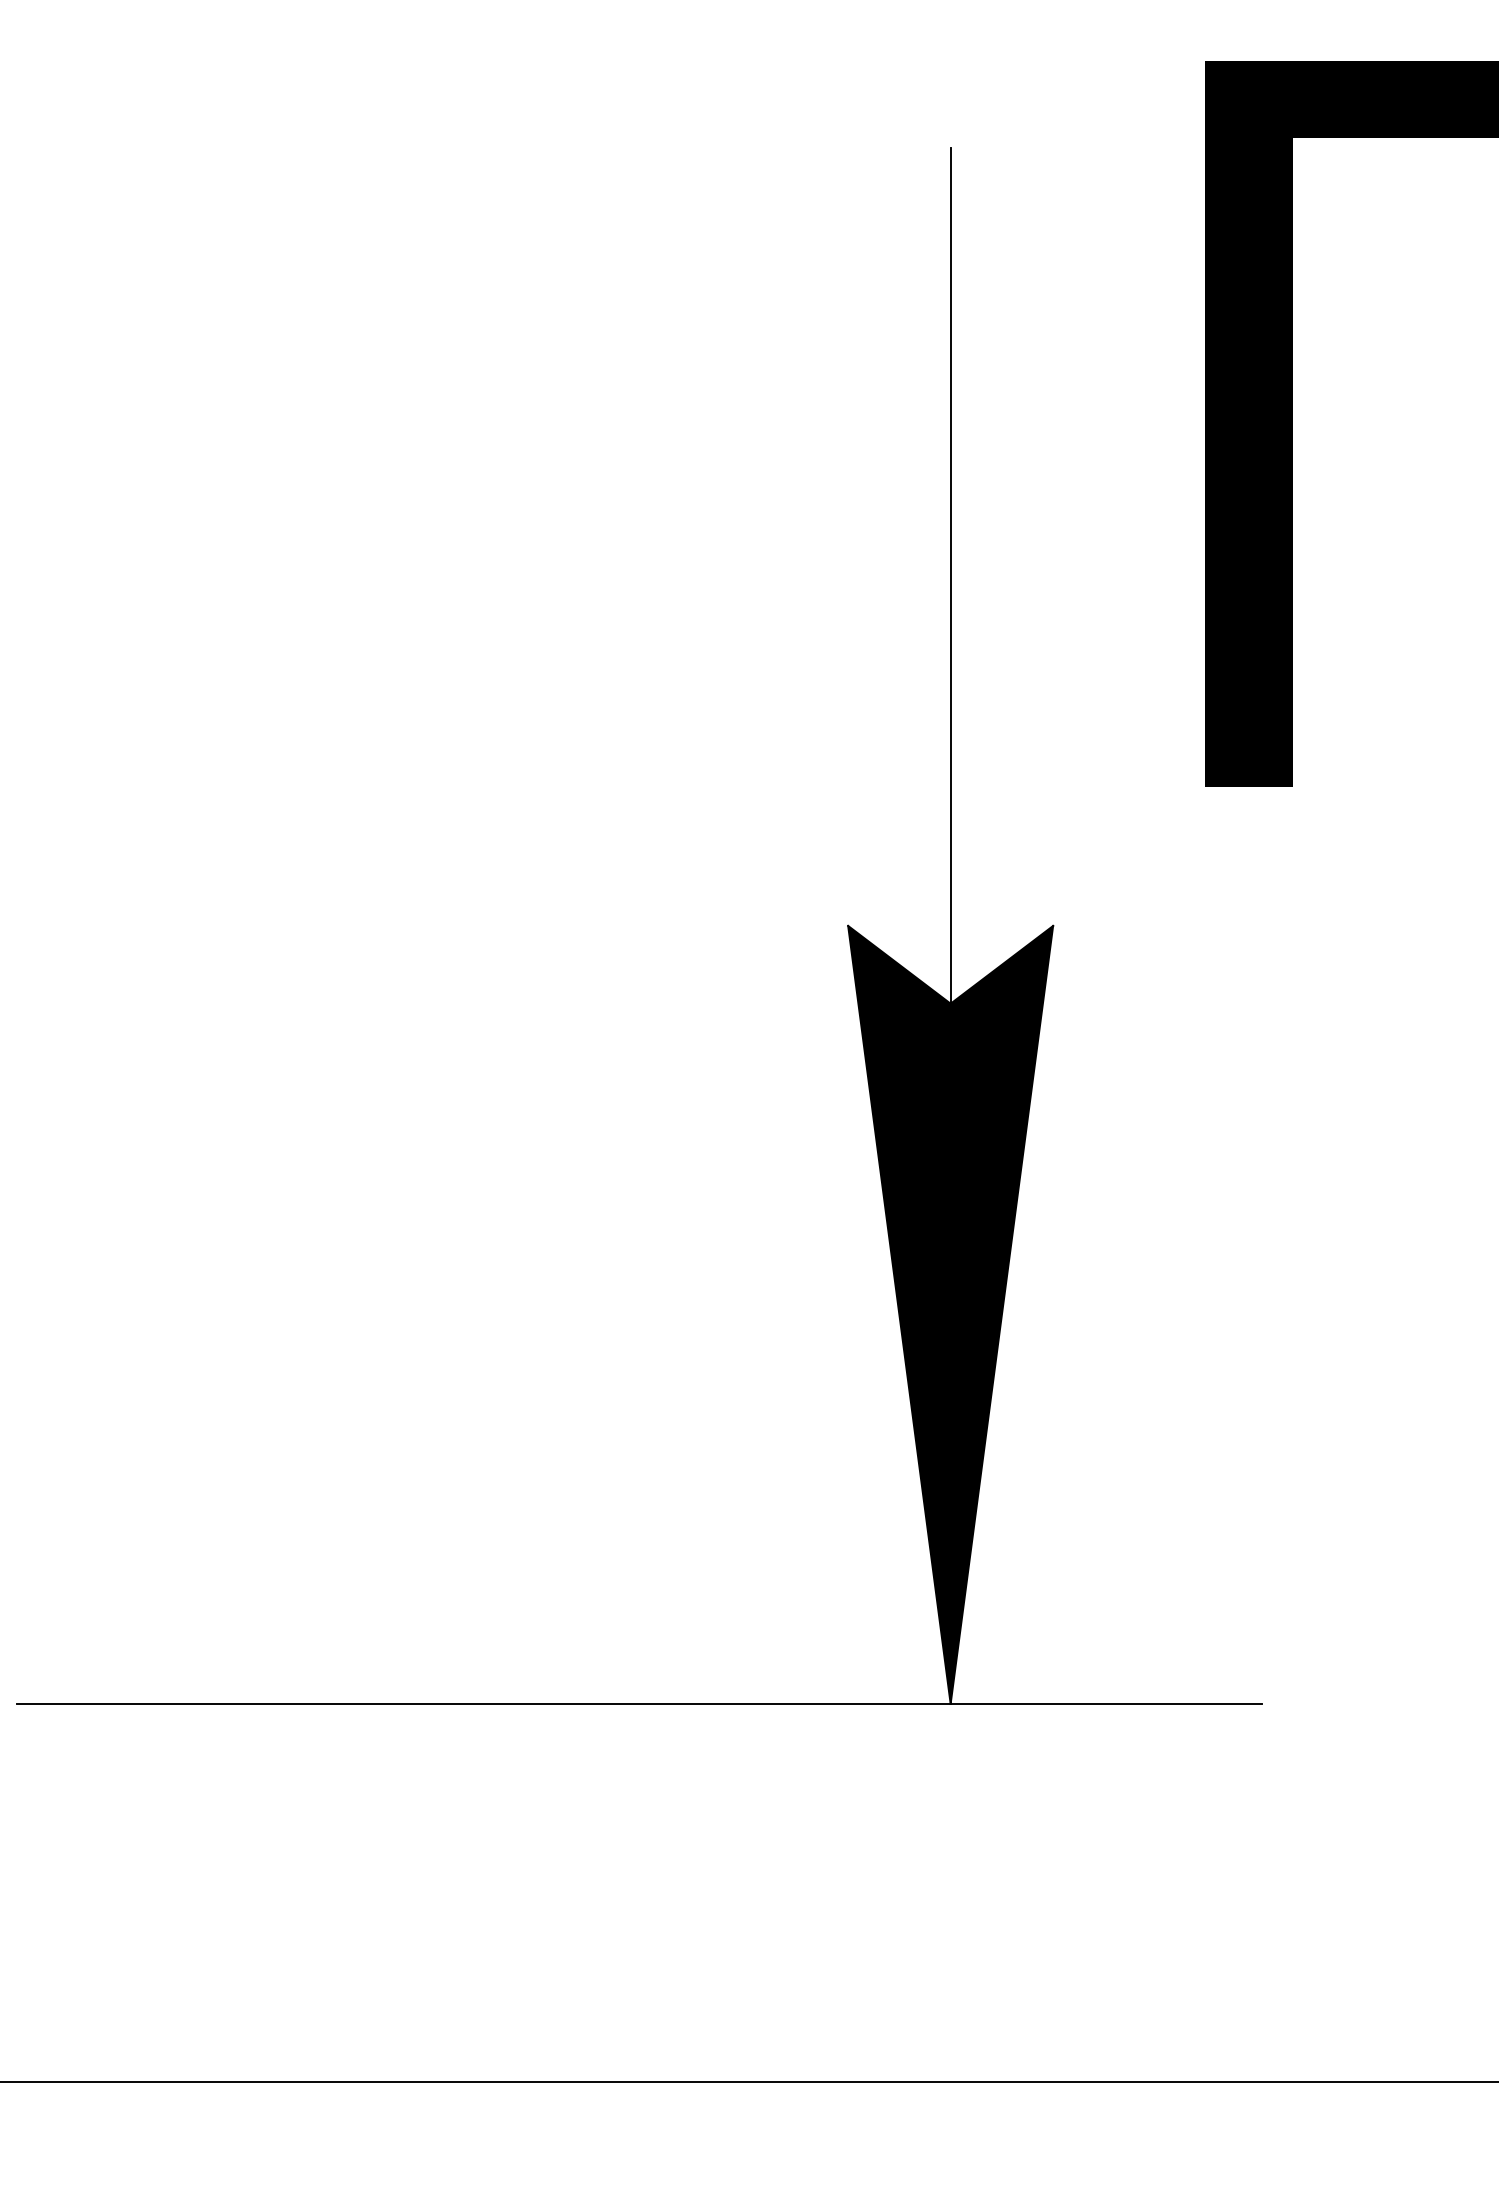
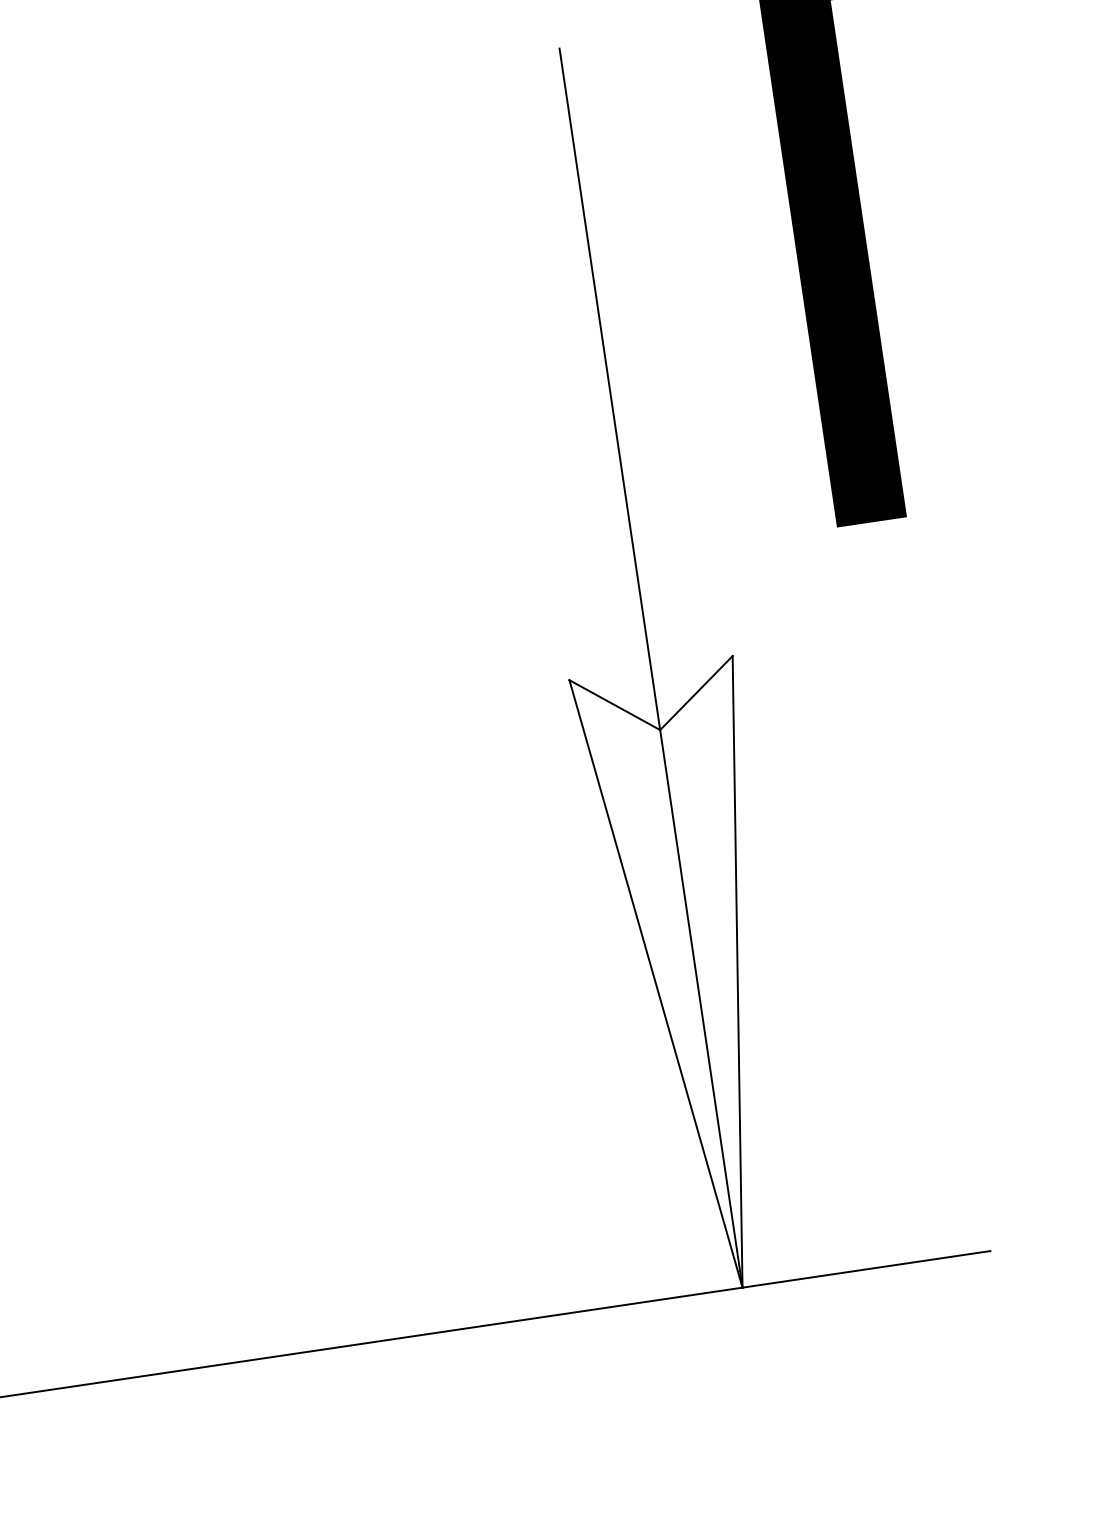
fill: (950, 1314) -> (696, 977), removed

